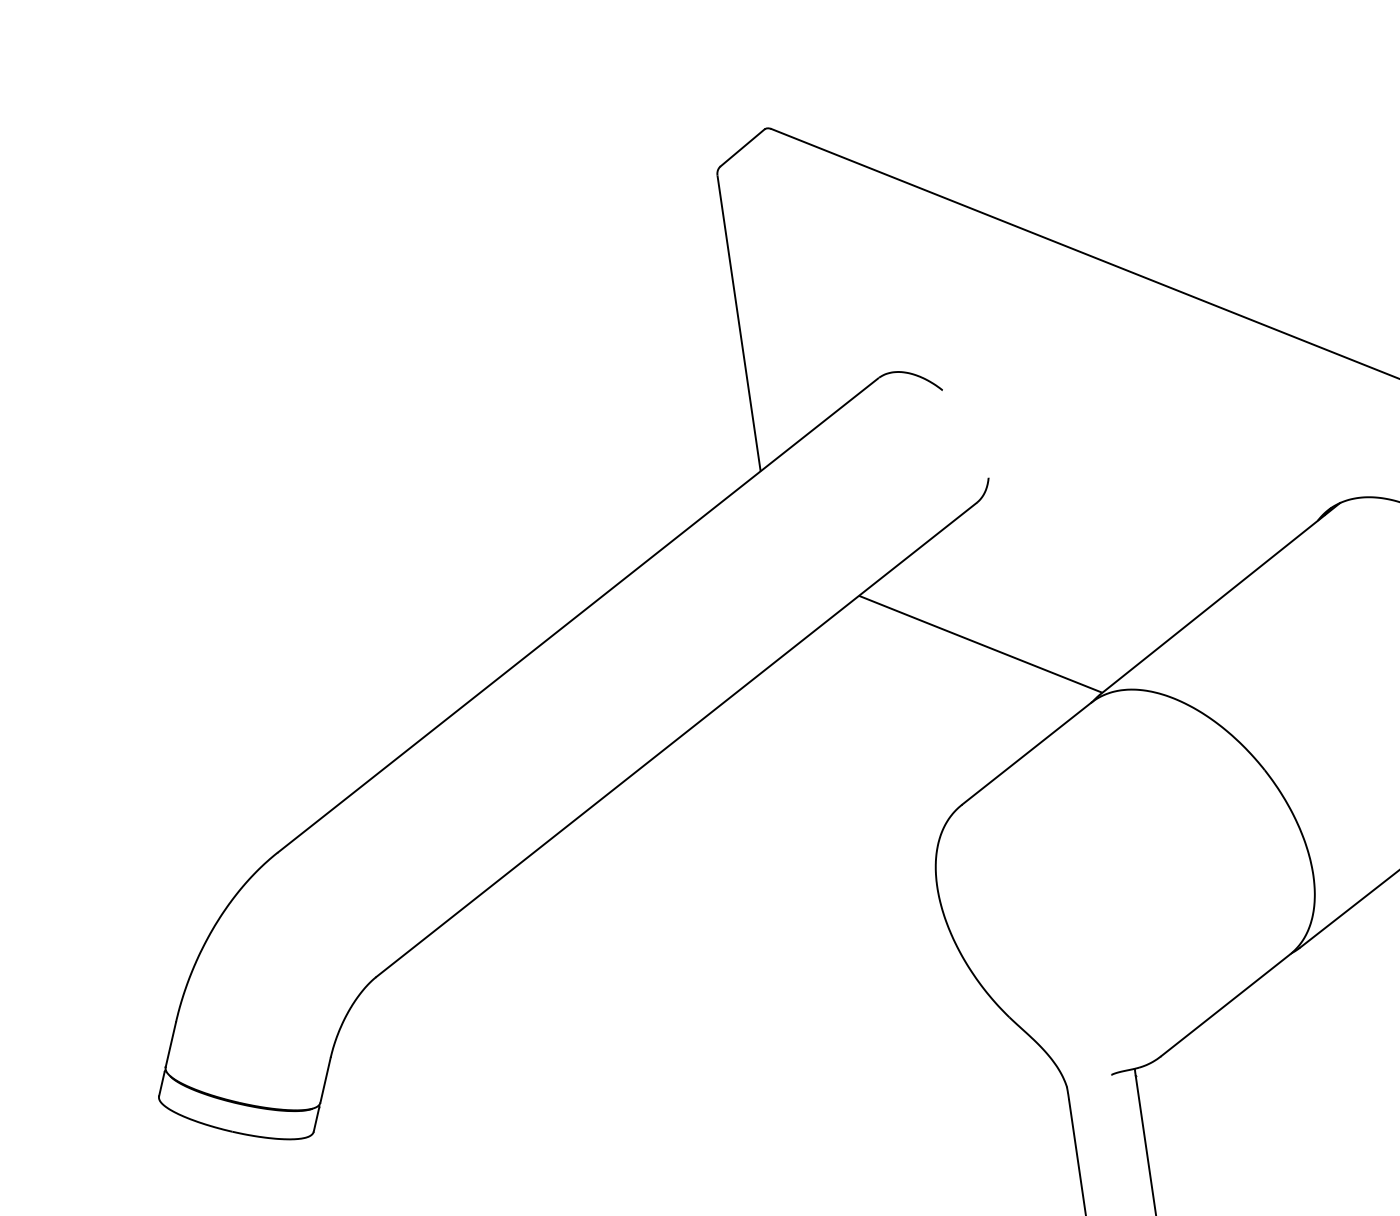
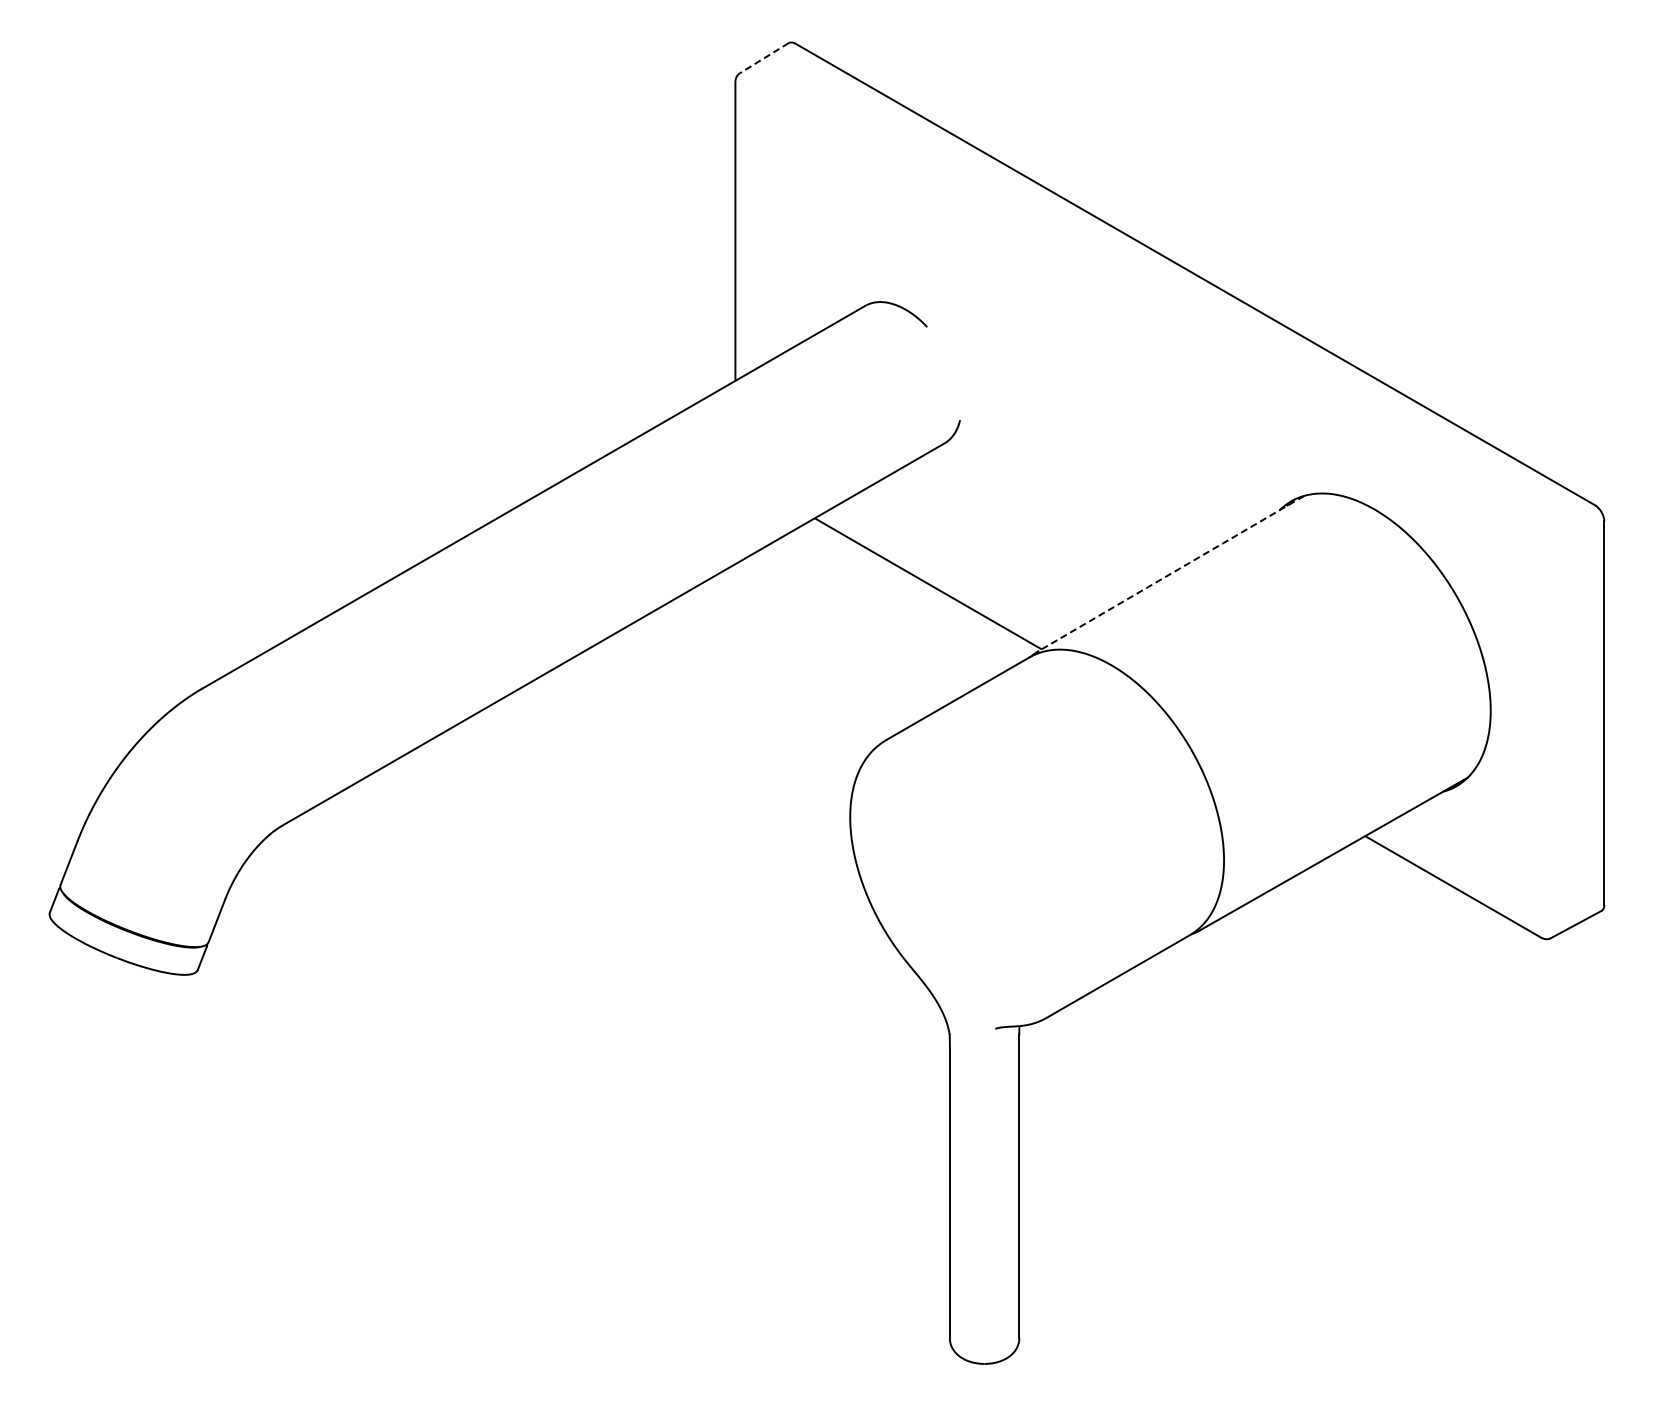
line: (742, 148) -> (764, 58), solid -> dashed
line: (1219, 598) -> (1171, 573), solid -> dashed

